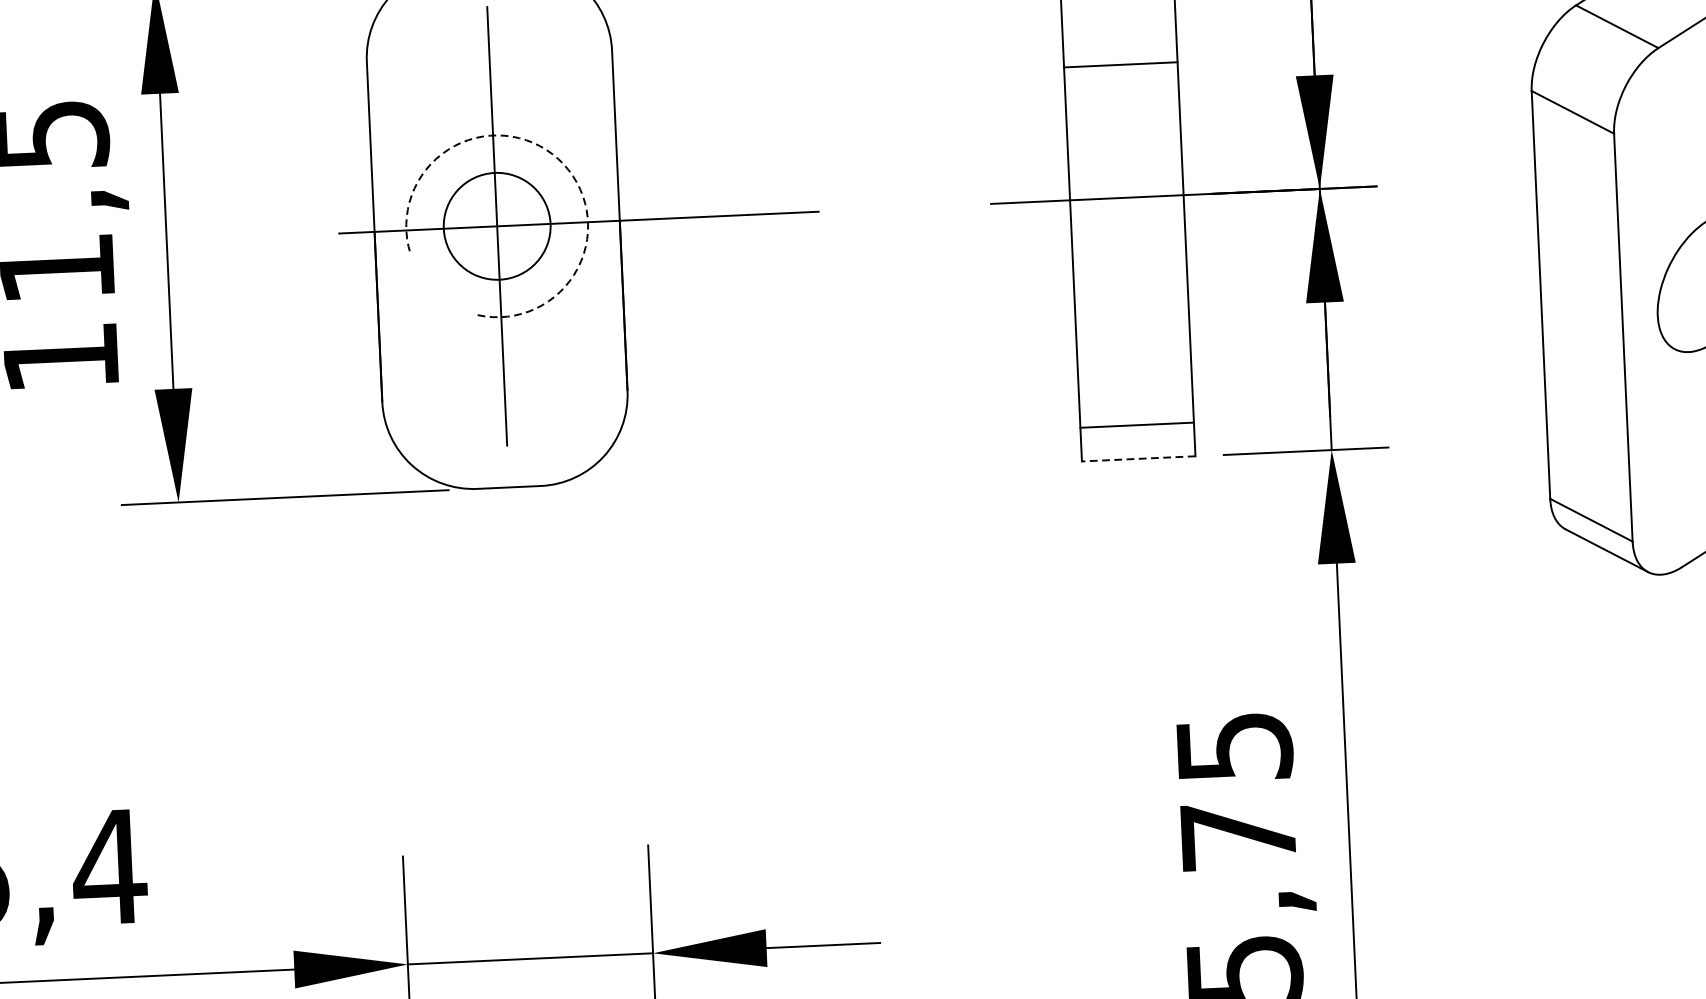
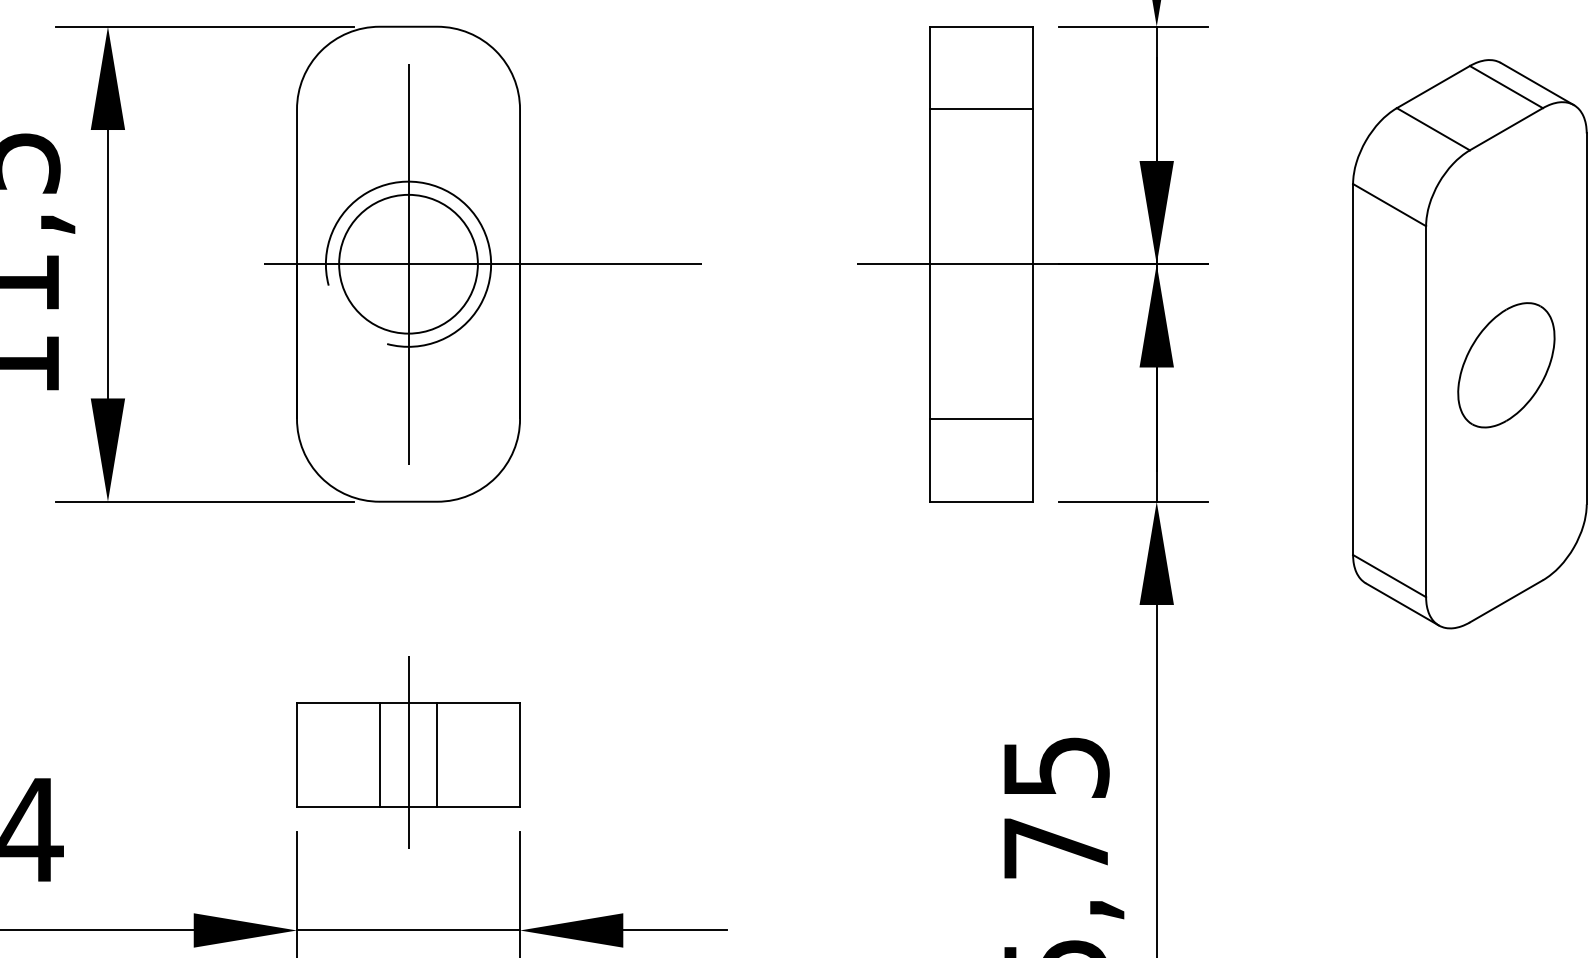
line: (1120, 65) -> (980, 109), moved
arc: (558, 158) -> (466, 205), dashed -> solid
circle: (497, 225) -> (408, 263), size x1.43
line: (1136, 425) -> (980, 419), moved
line: (1139, 458) -> (981, 501), dashed -> solid
part: (521, 763) -> (408, 752), added

